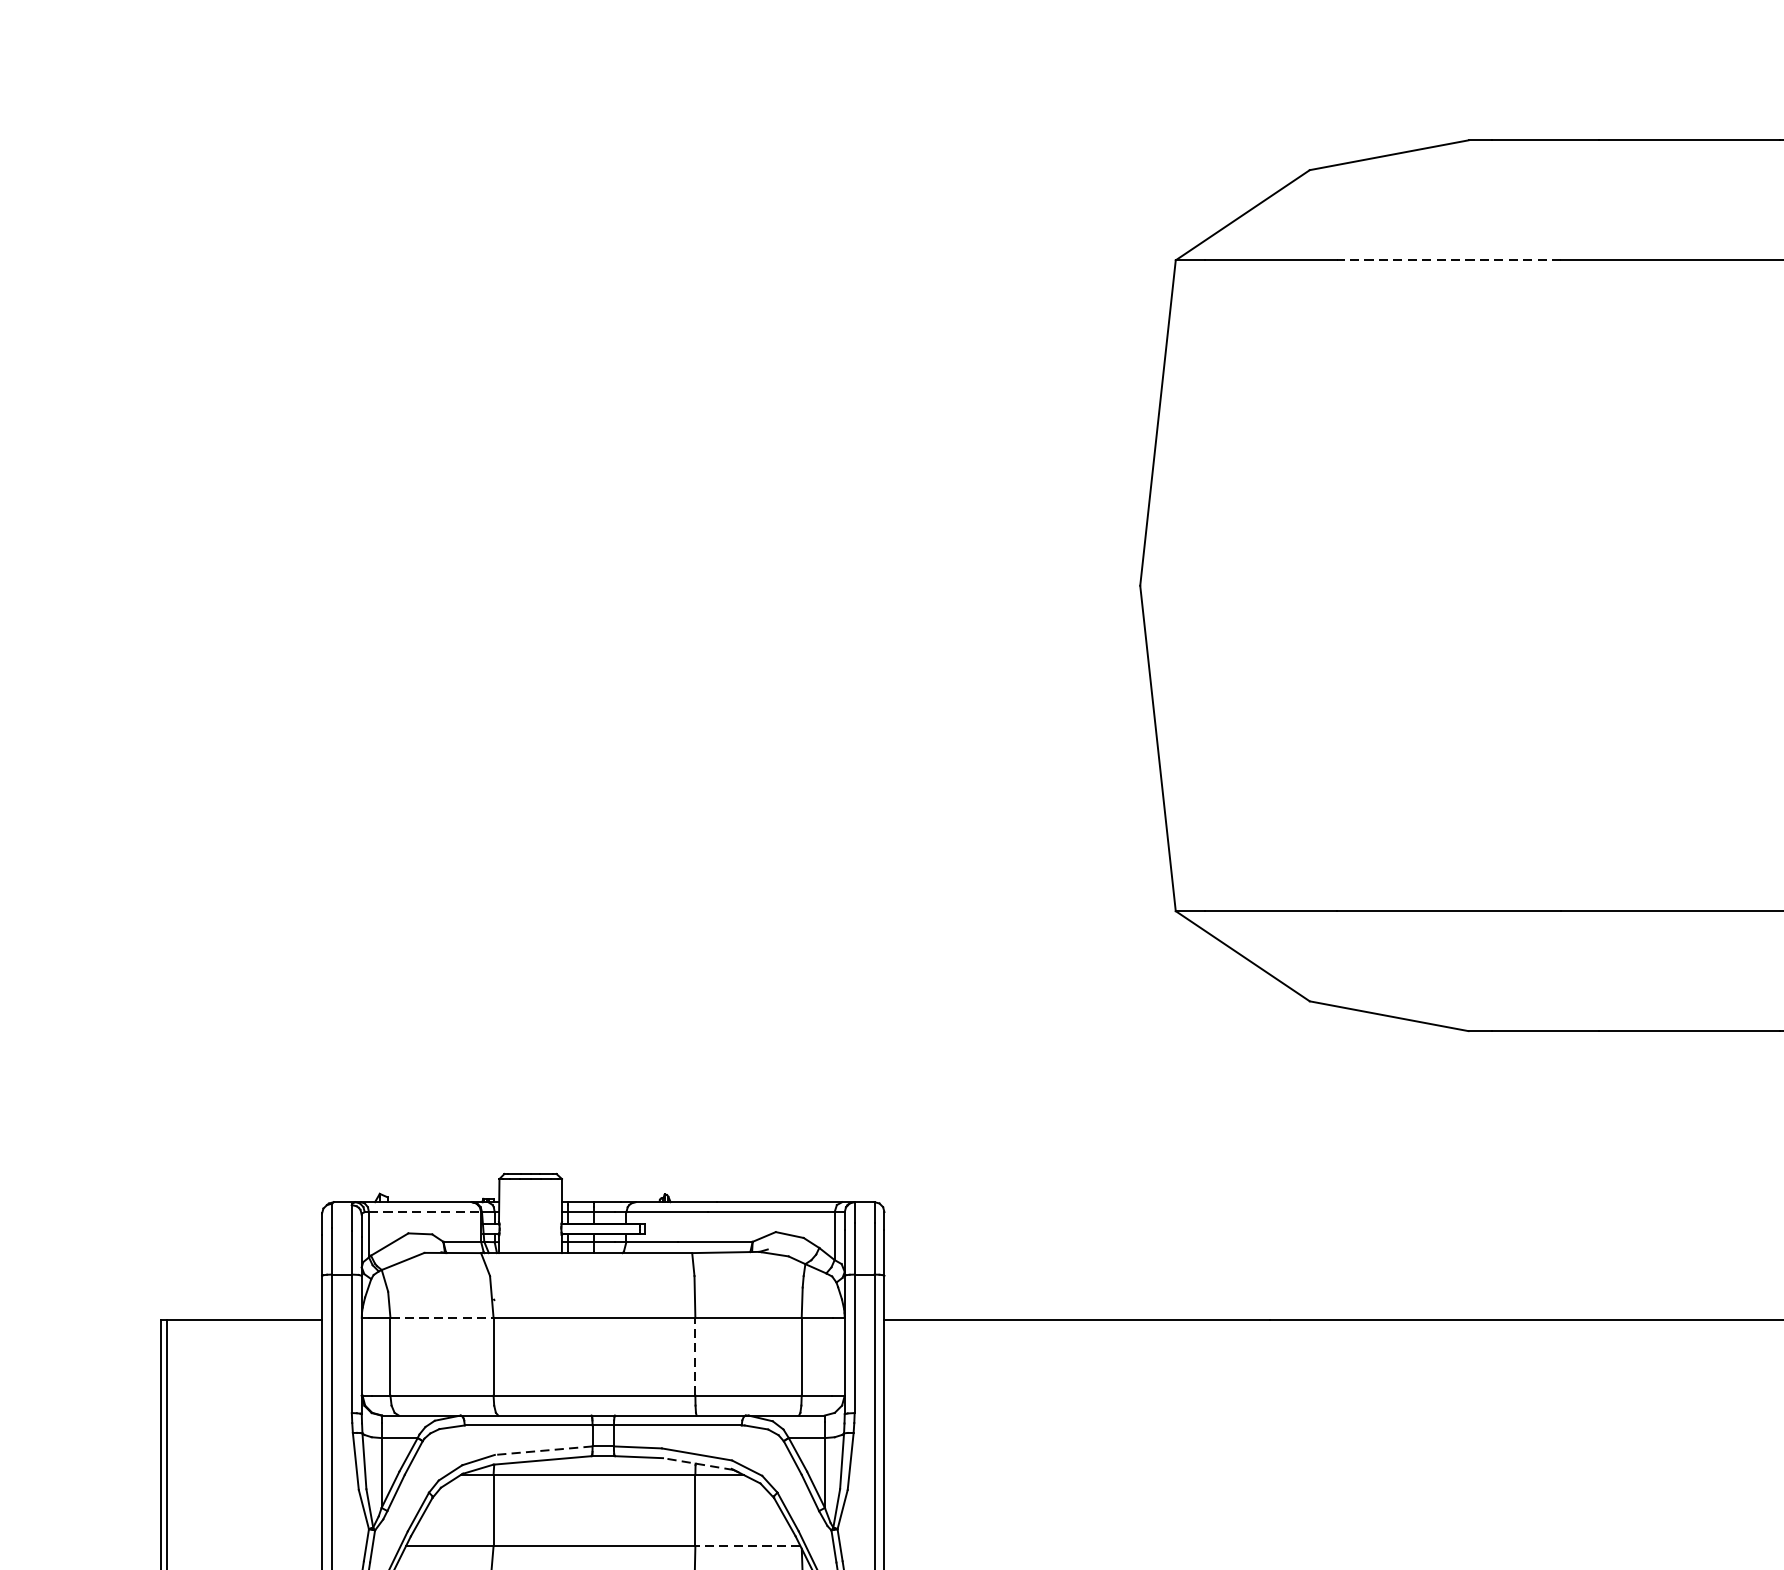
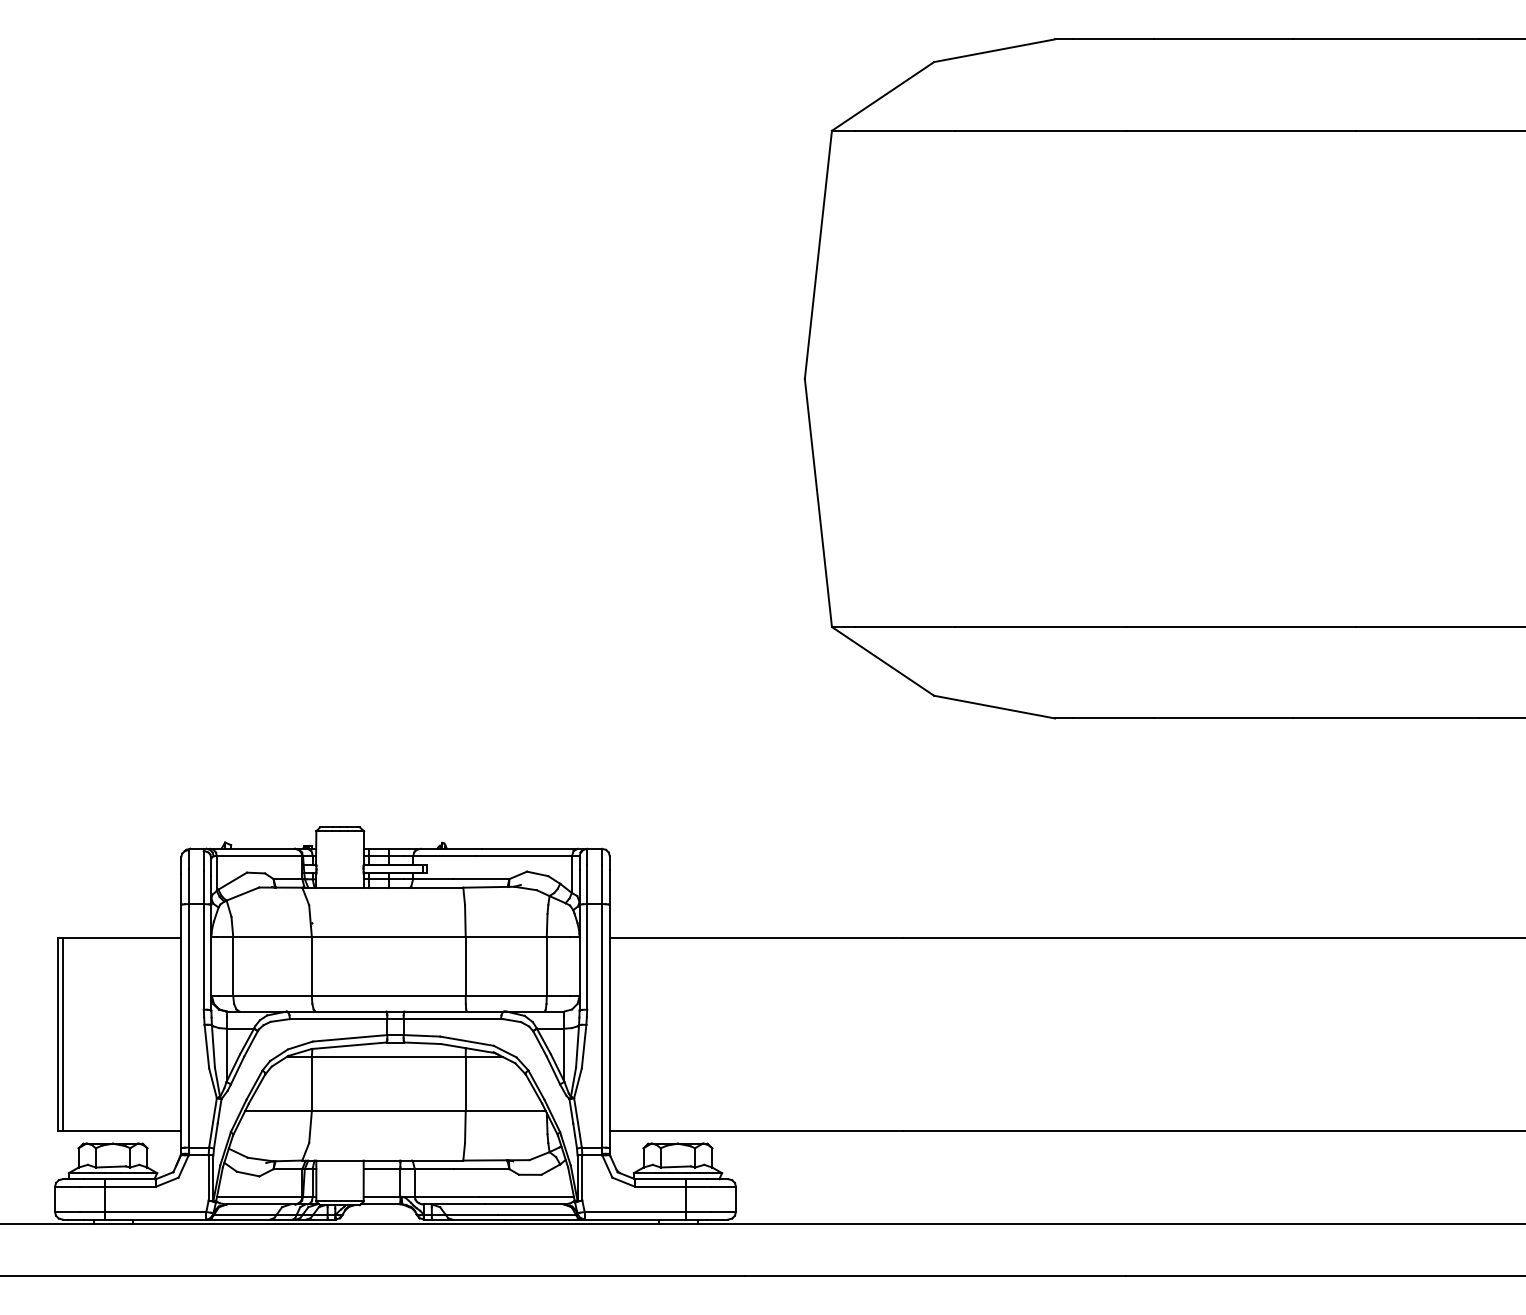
line: (1449, 259) -> (1040, 130), dashed -> solid
line: (424, 1212) -> (259, 856), dashed -> solid
line: (443, 1318) -> (273, 937), dashed -> solid
line: (695, 1356) -> (465, 966), dashed -> solid
line: (542, 1450) -> (349, 1038), dashed -> solid
line: (697, 1464) -> (467, 1048), dashed -> solid
line: (747, 1546) -> (505, 1111), dashed -> solid

